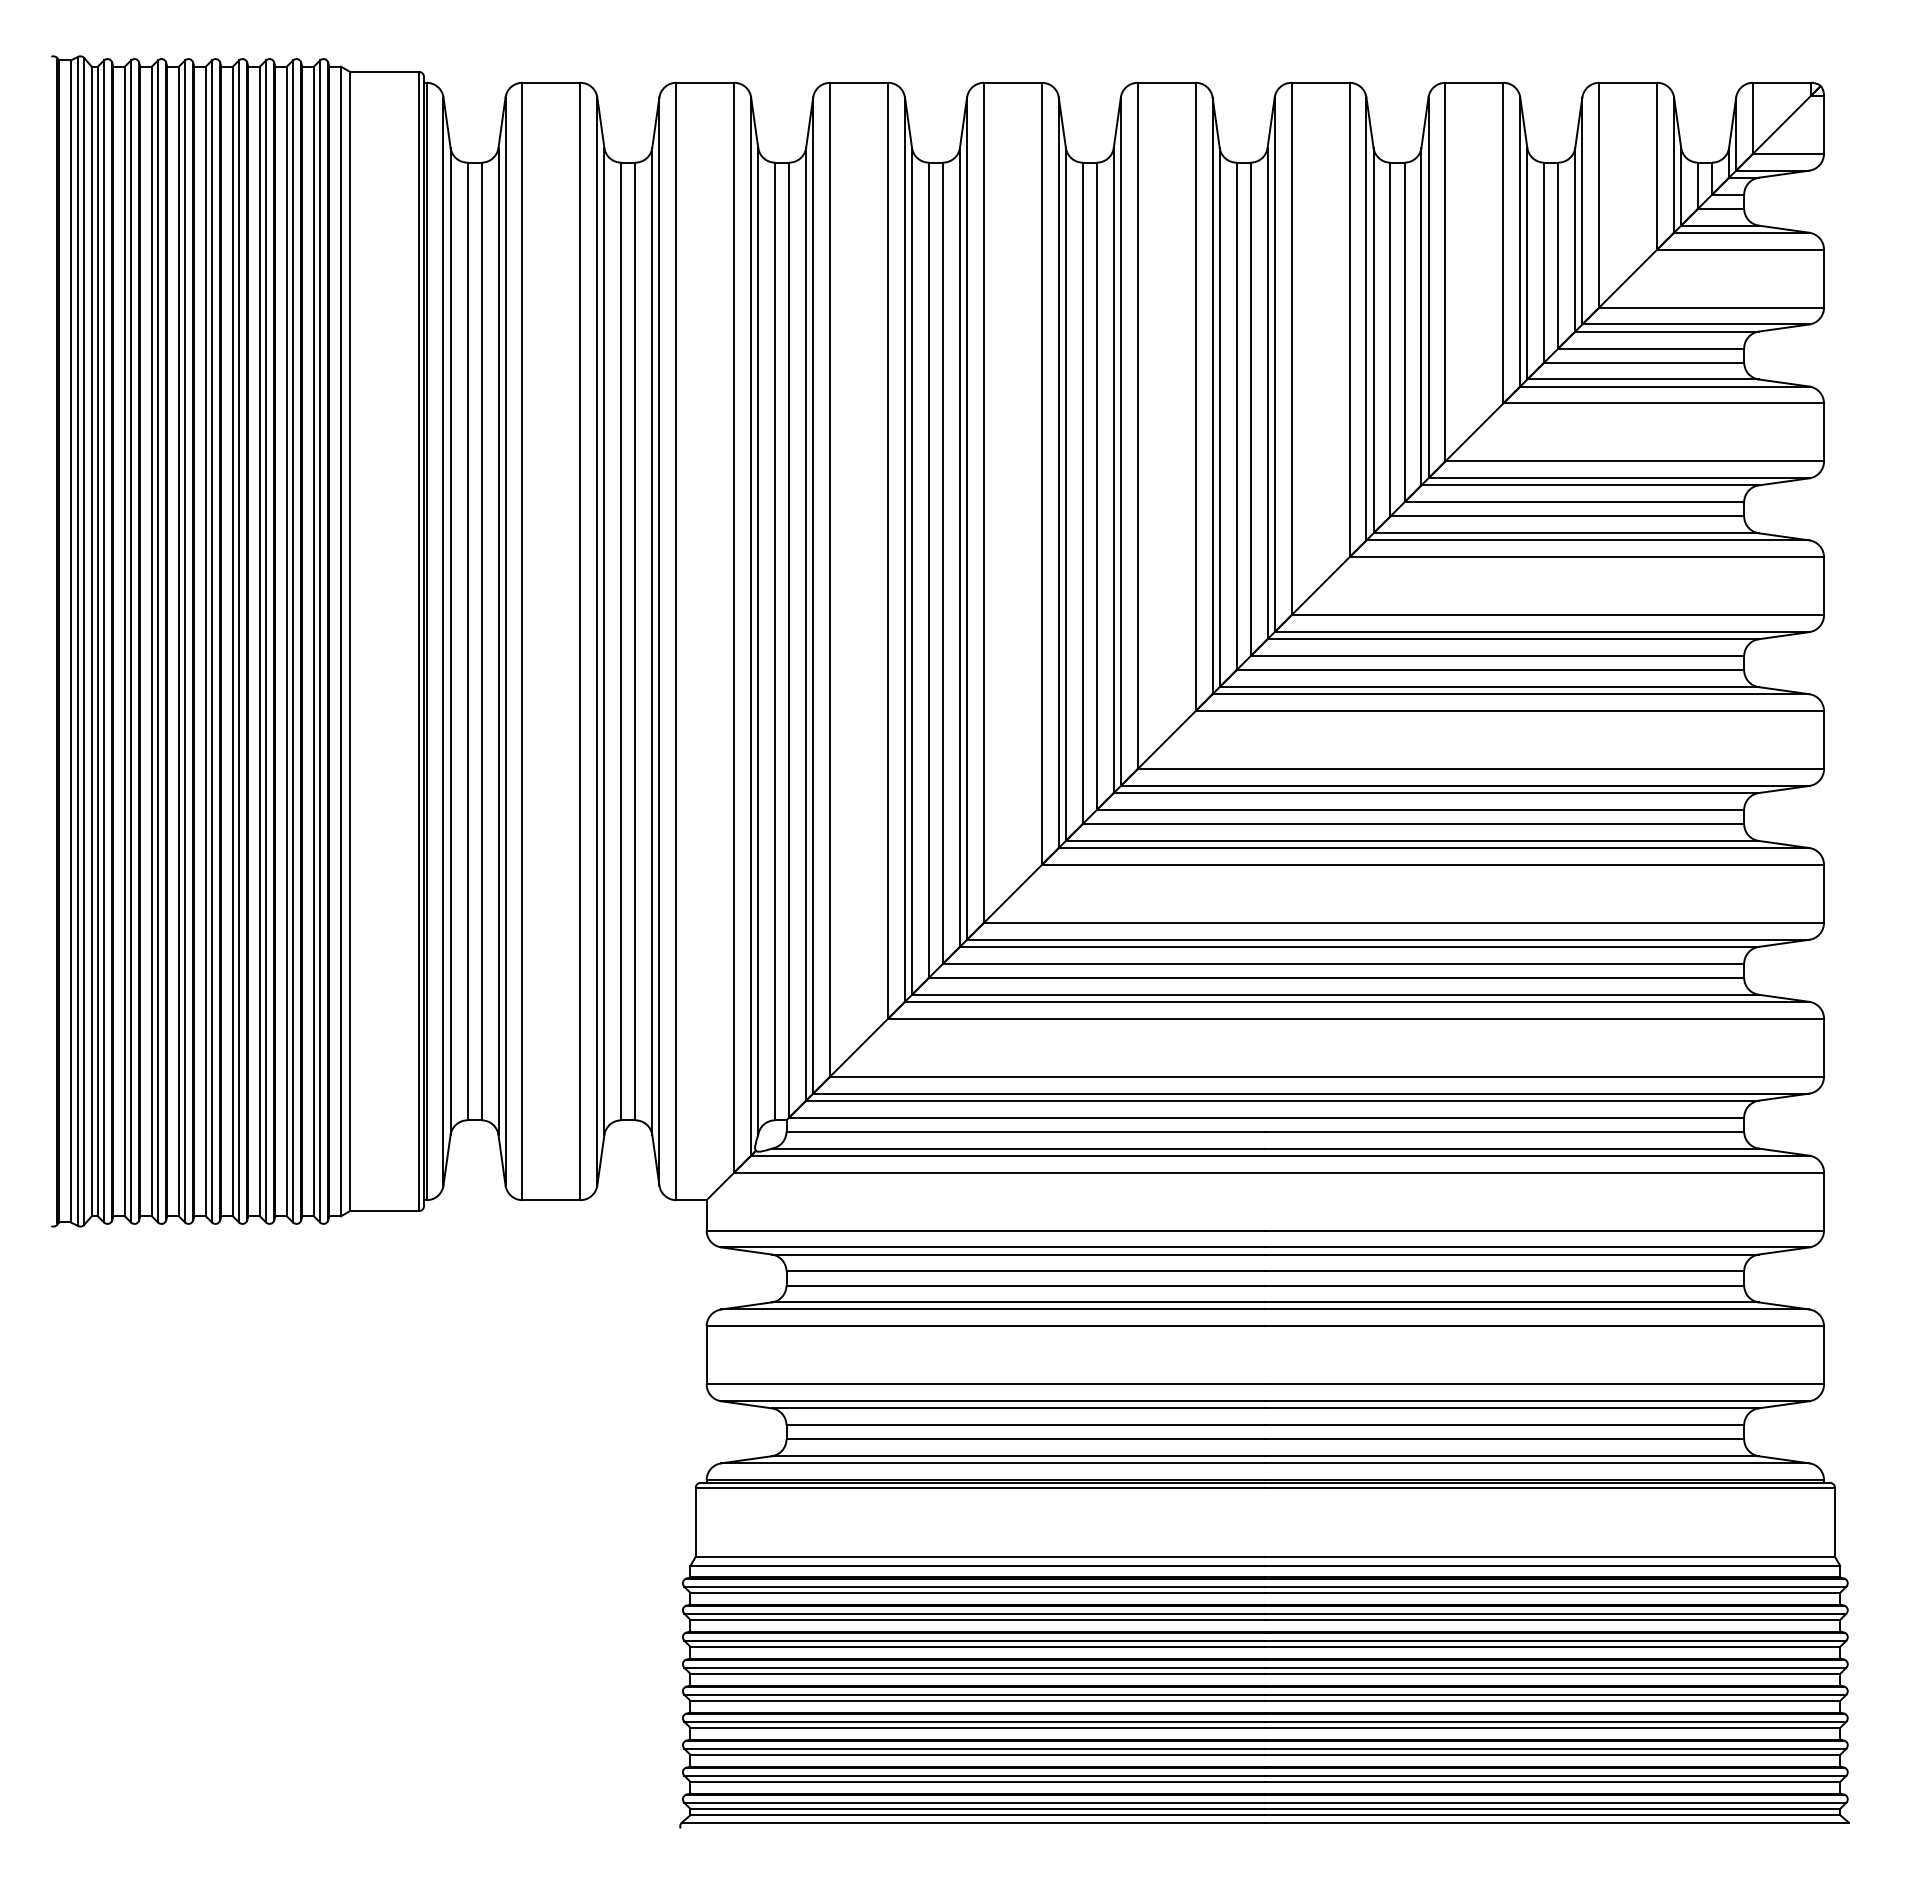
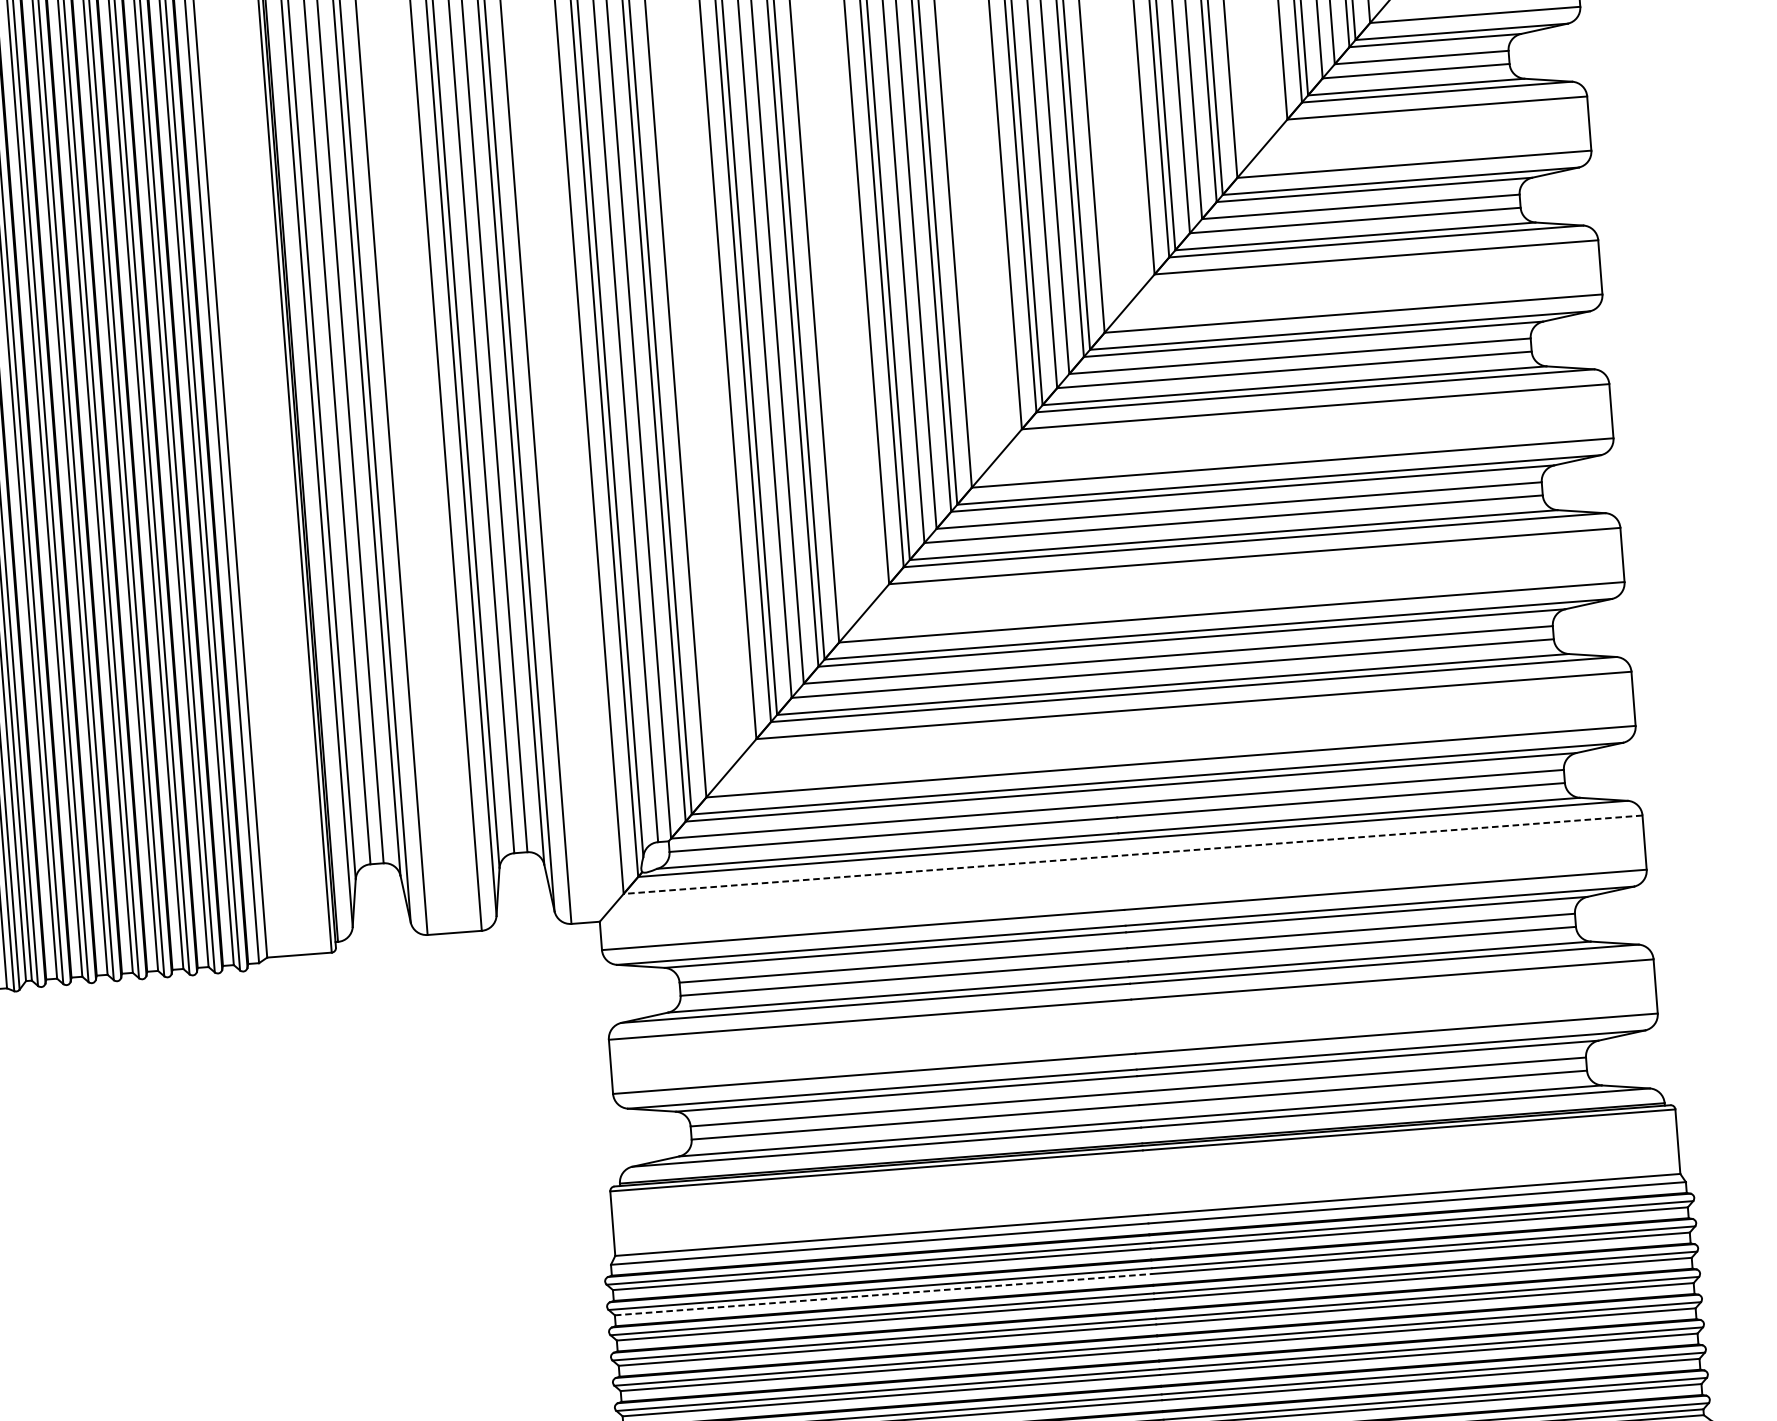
line: (1279, 1172) -> (1133, 854), solid -> dashed
line: (978, 1619) -> (884, 1294), solid -> dashed

